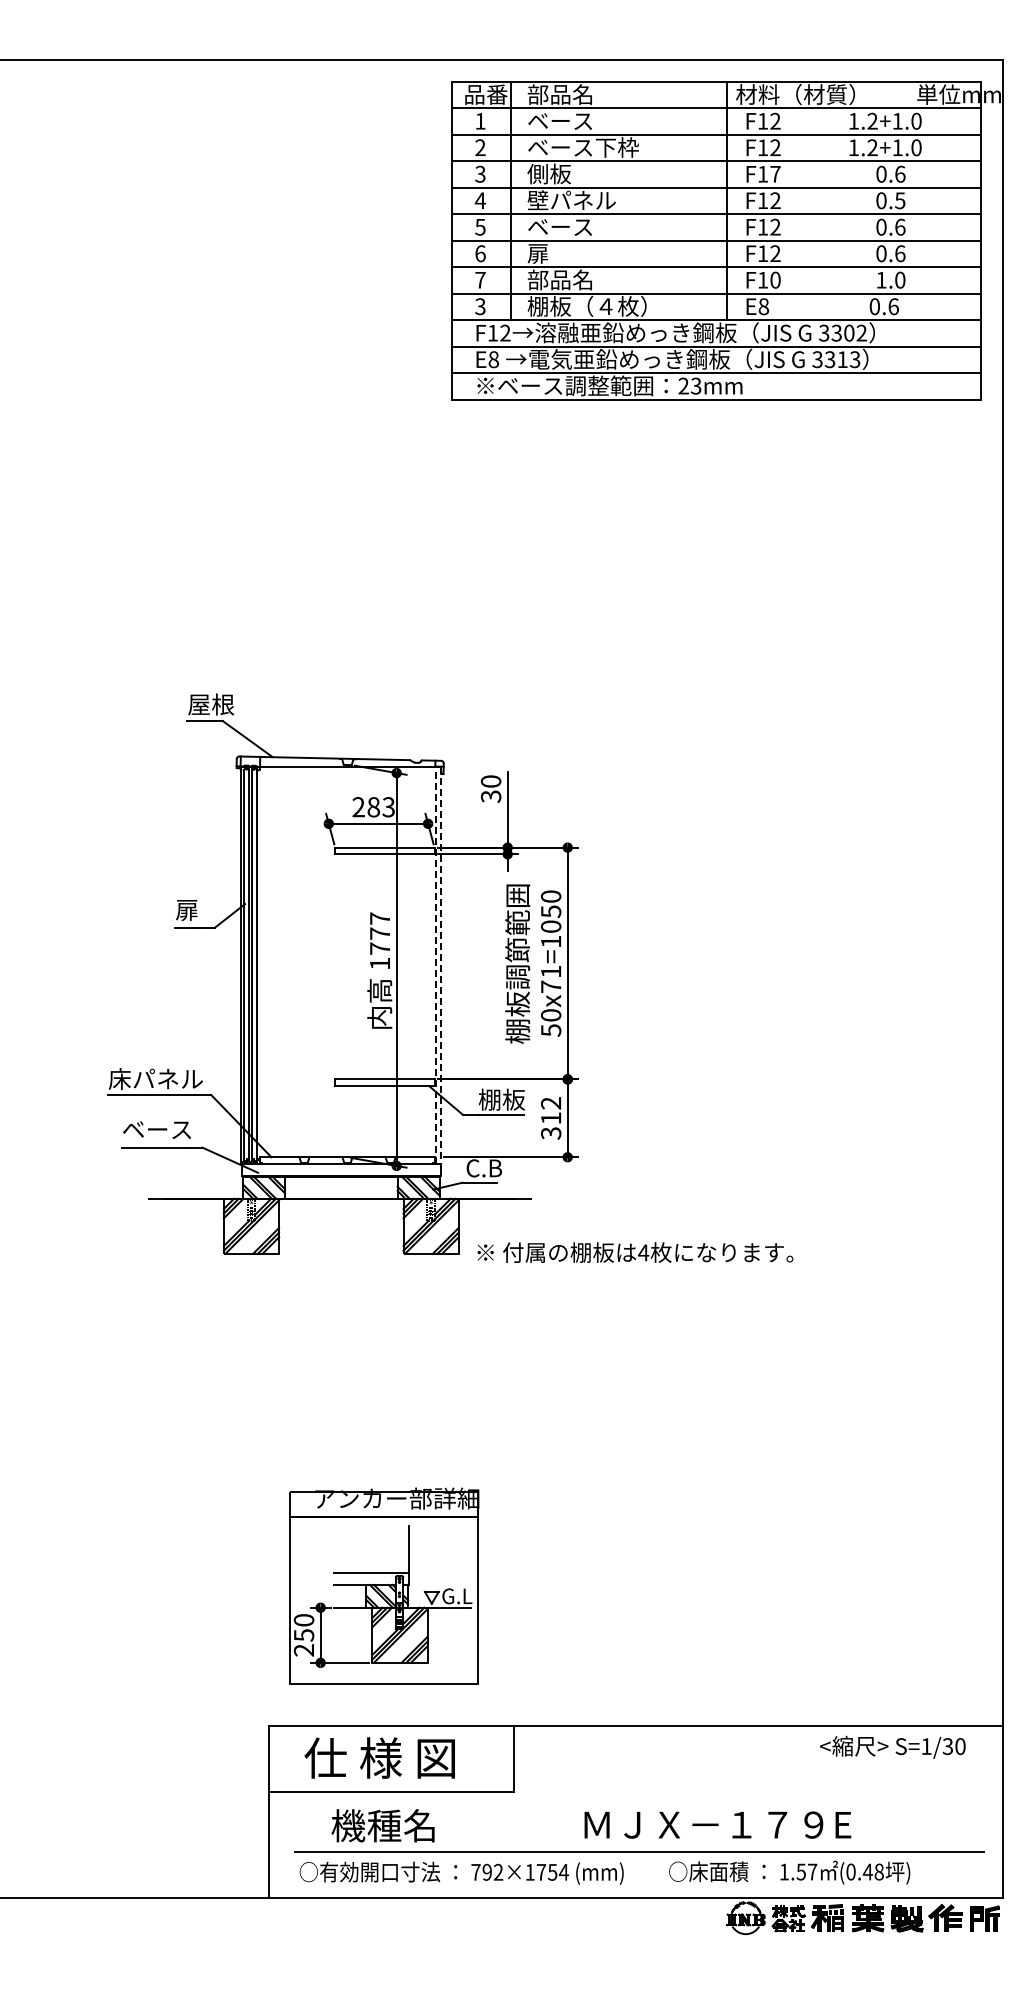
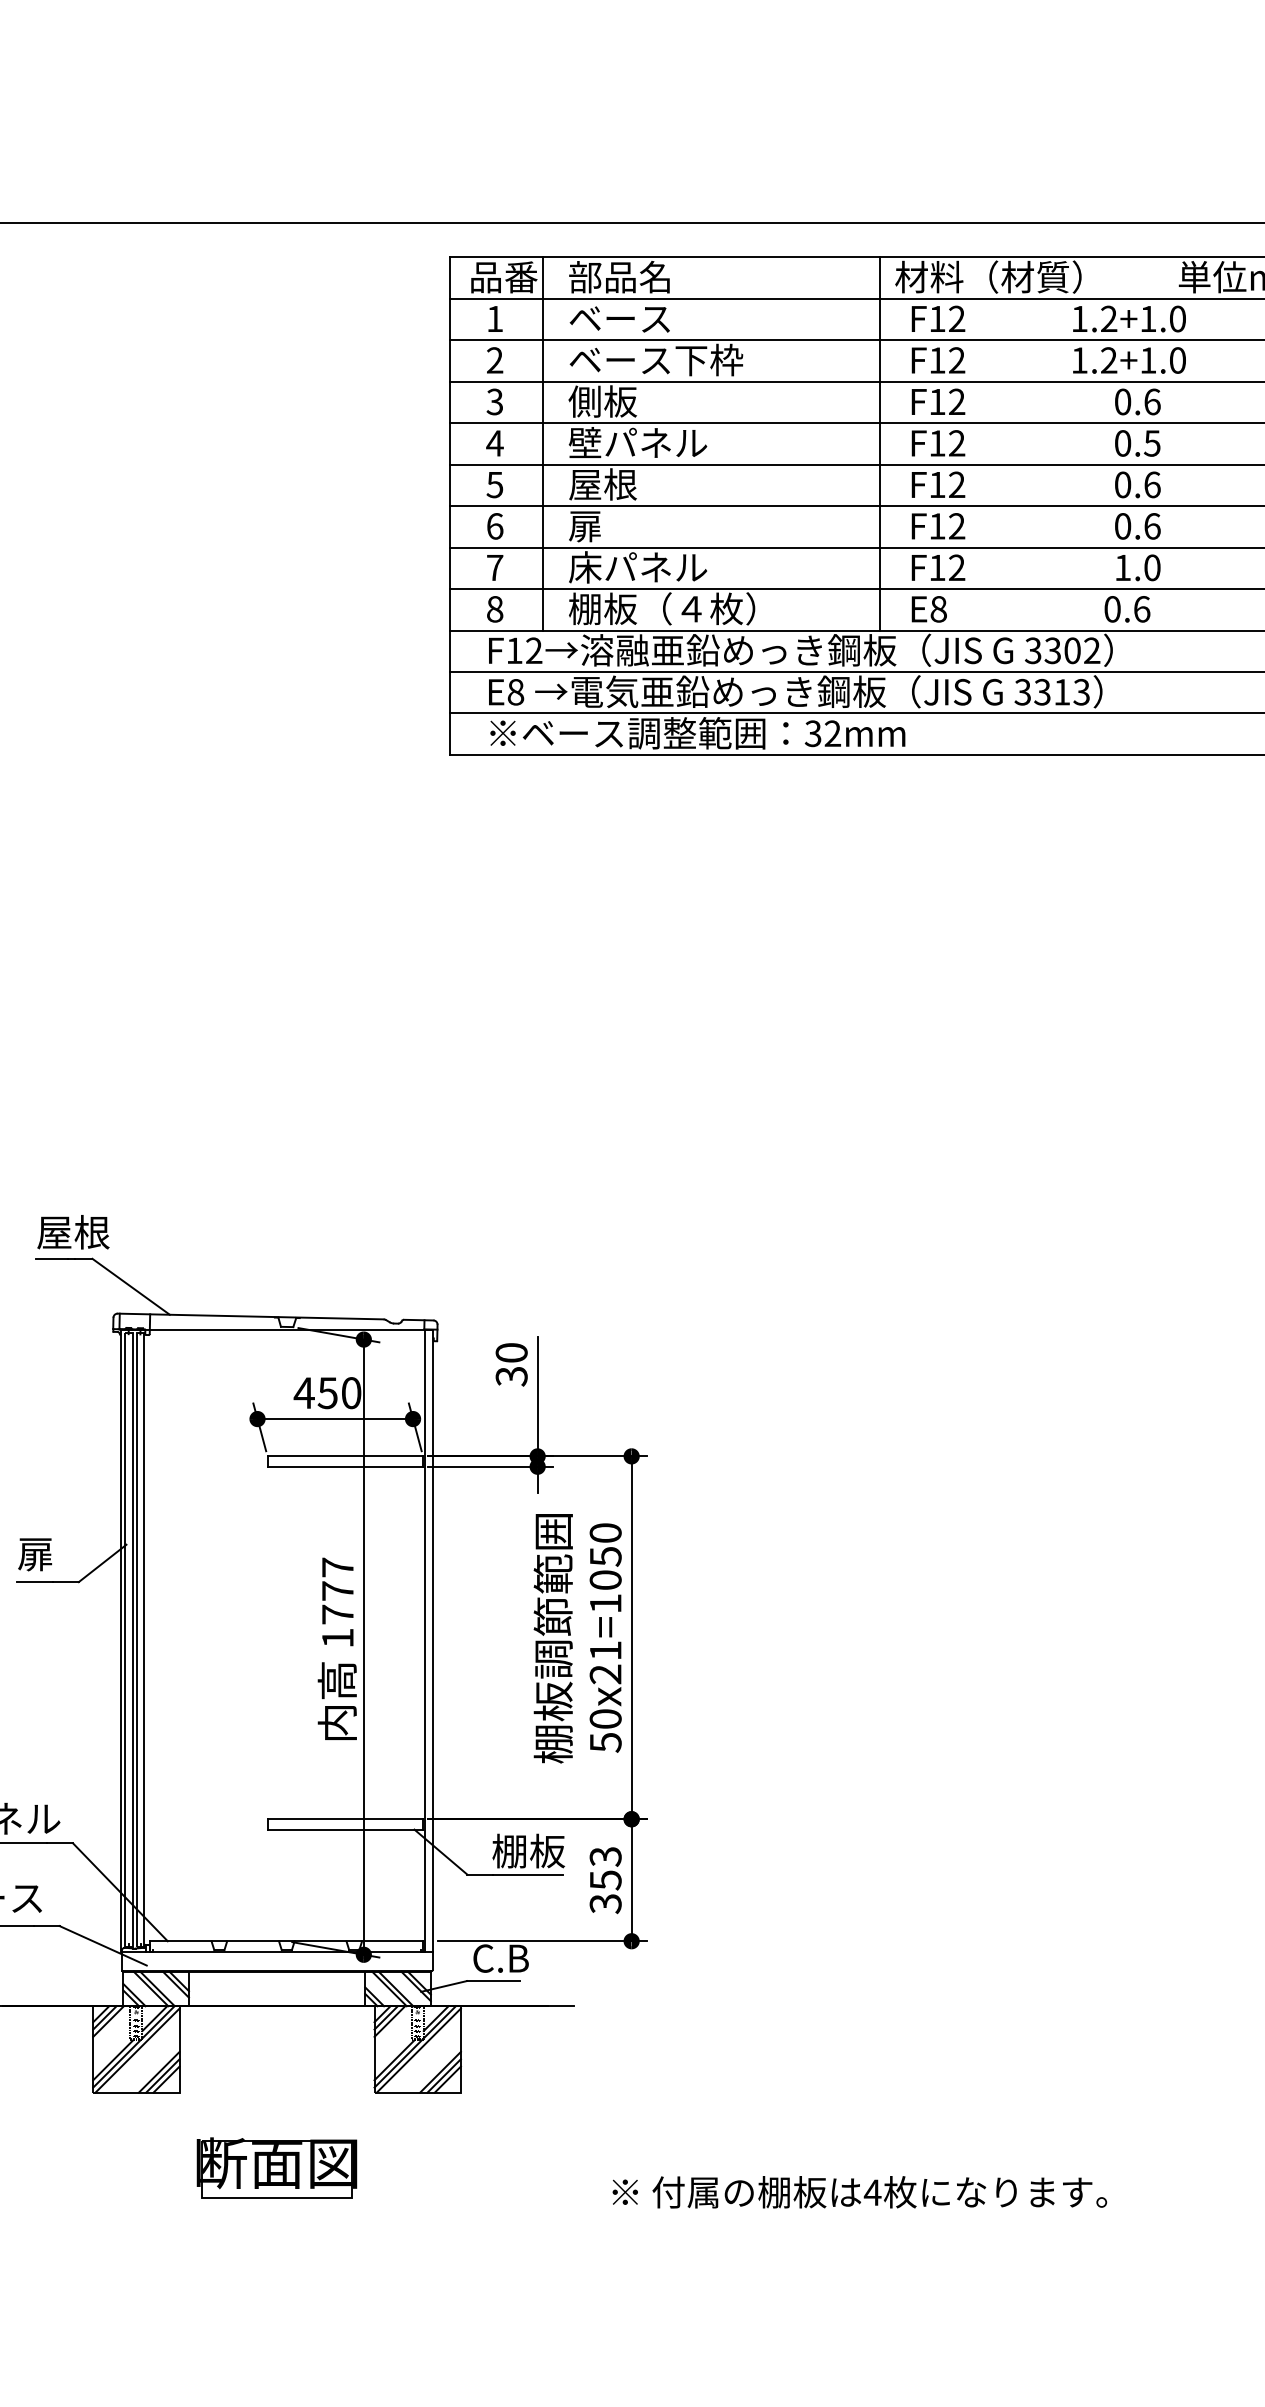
text: (775, 173) -> (957, 400), F17 -> F12
text: (559, 226) -> (618, 483), ベース -> 屋根
text: (571, 279) -> (637, 566), 部品名 -> 床パネル
text: (775, 279) -> (957, 566), F10 -> F12
text: (480, 306) -> (495, 609), 3 -> 8
text: (689, 386) -> (822, 734), 23mm -> 32mm
text: (372, 807) -> (325, 1393), 283 -> 450
line: (435, 965) -> (424, 1640), dashed -> solid
line: (441, 965) -> (434, 1640), dashed -> solid
text: (551, 986) -> (606, 1673), 50x71=1050 -> 50x21=1050
text: (551, 1110) -> (606, 1867), 312 -> 353
text: (635, 1252) -> (859, 2192), moved
part: (341, 1301) -> (277, 2167), added

